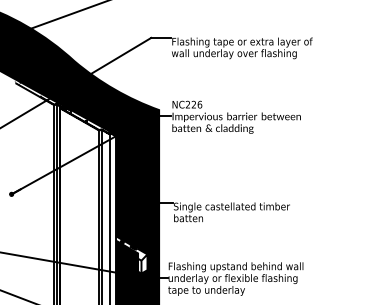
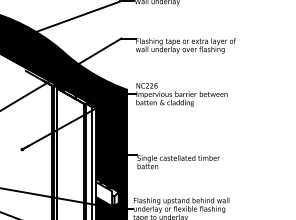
fill: (127, 257) -> (104, 194), removed

